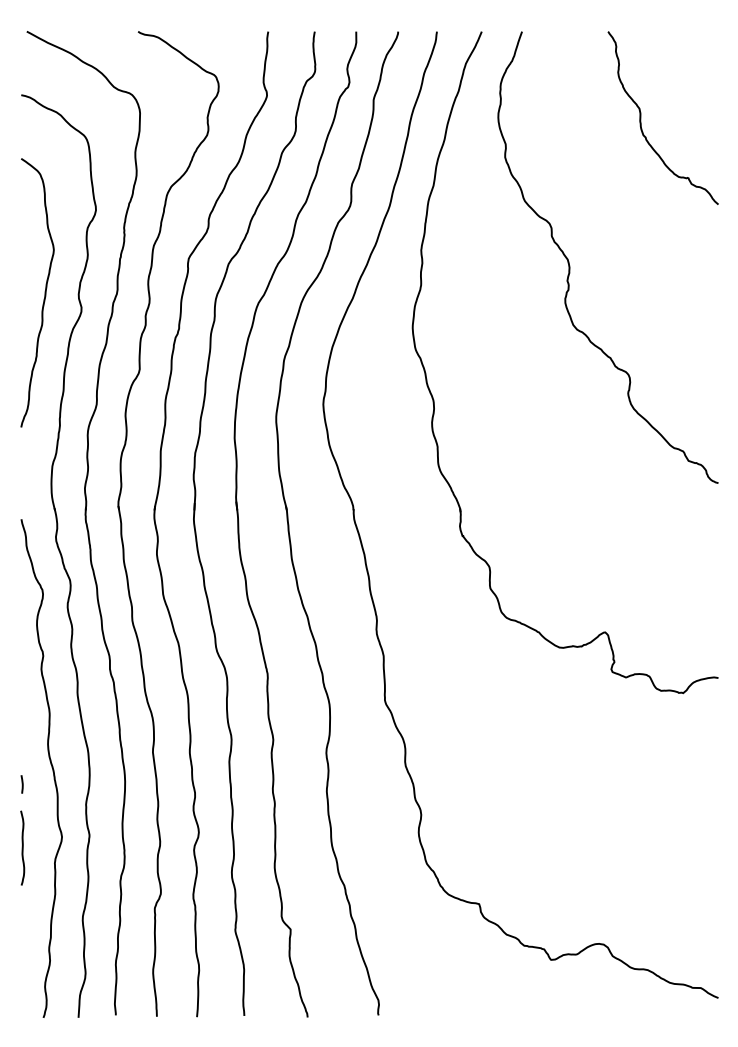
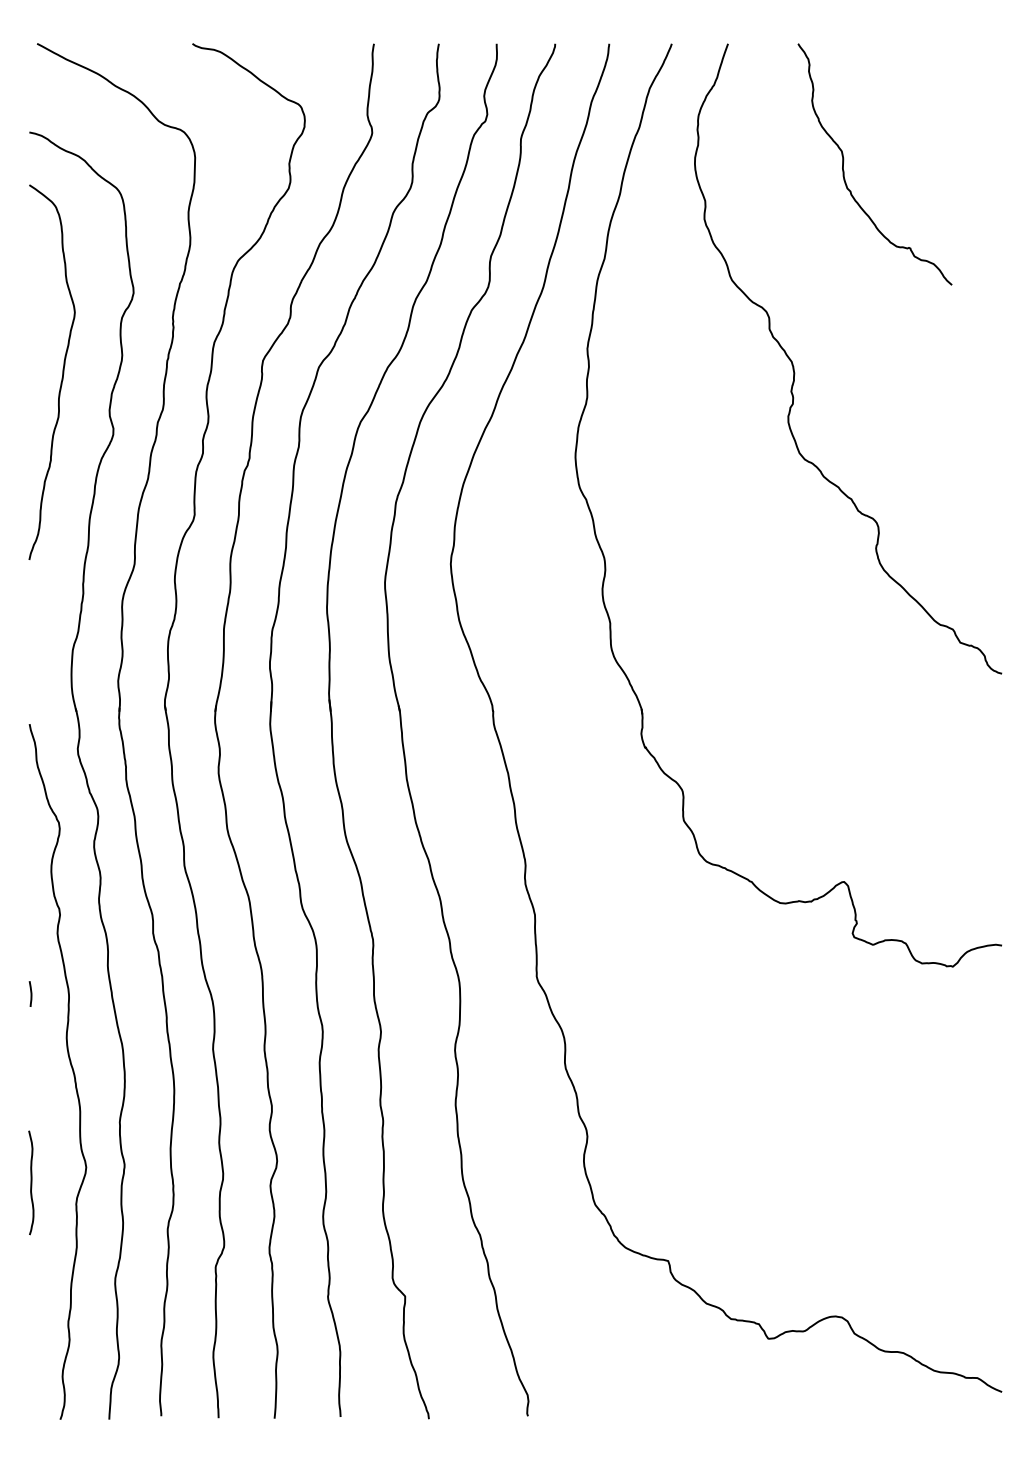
curve: (641, 115) -> (844, 161), moved
curve: (45, 292) -> (62, 371), moved
curve: (22, 784) -> (30, 993), moved

